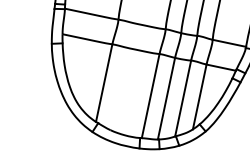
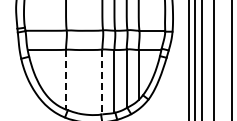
line: (104, 83) -> (66, 79), solid -> dashed
line: (150, 96) -> (102, 82), solid -> dashed

